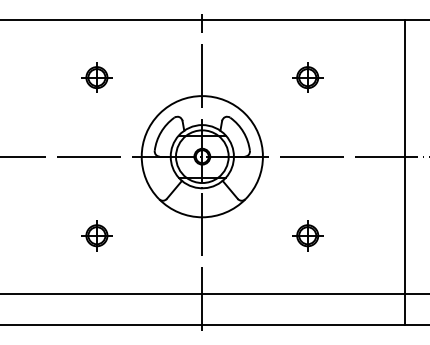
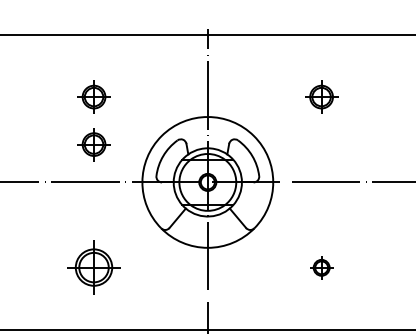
part: (96, 121) -> (93, 144), added
part: (96, 235) -> (93, 267), size x1.6
part: (307, 235) -> (321, 267), size x0.7

